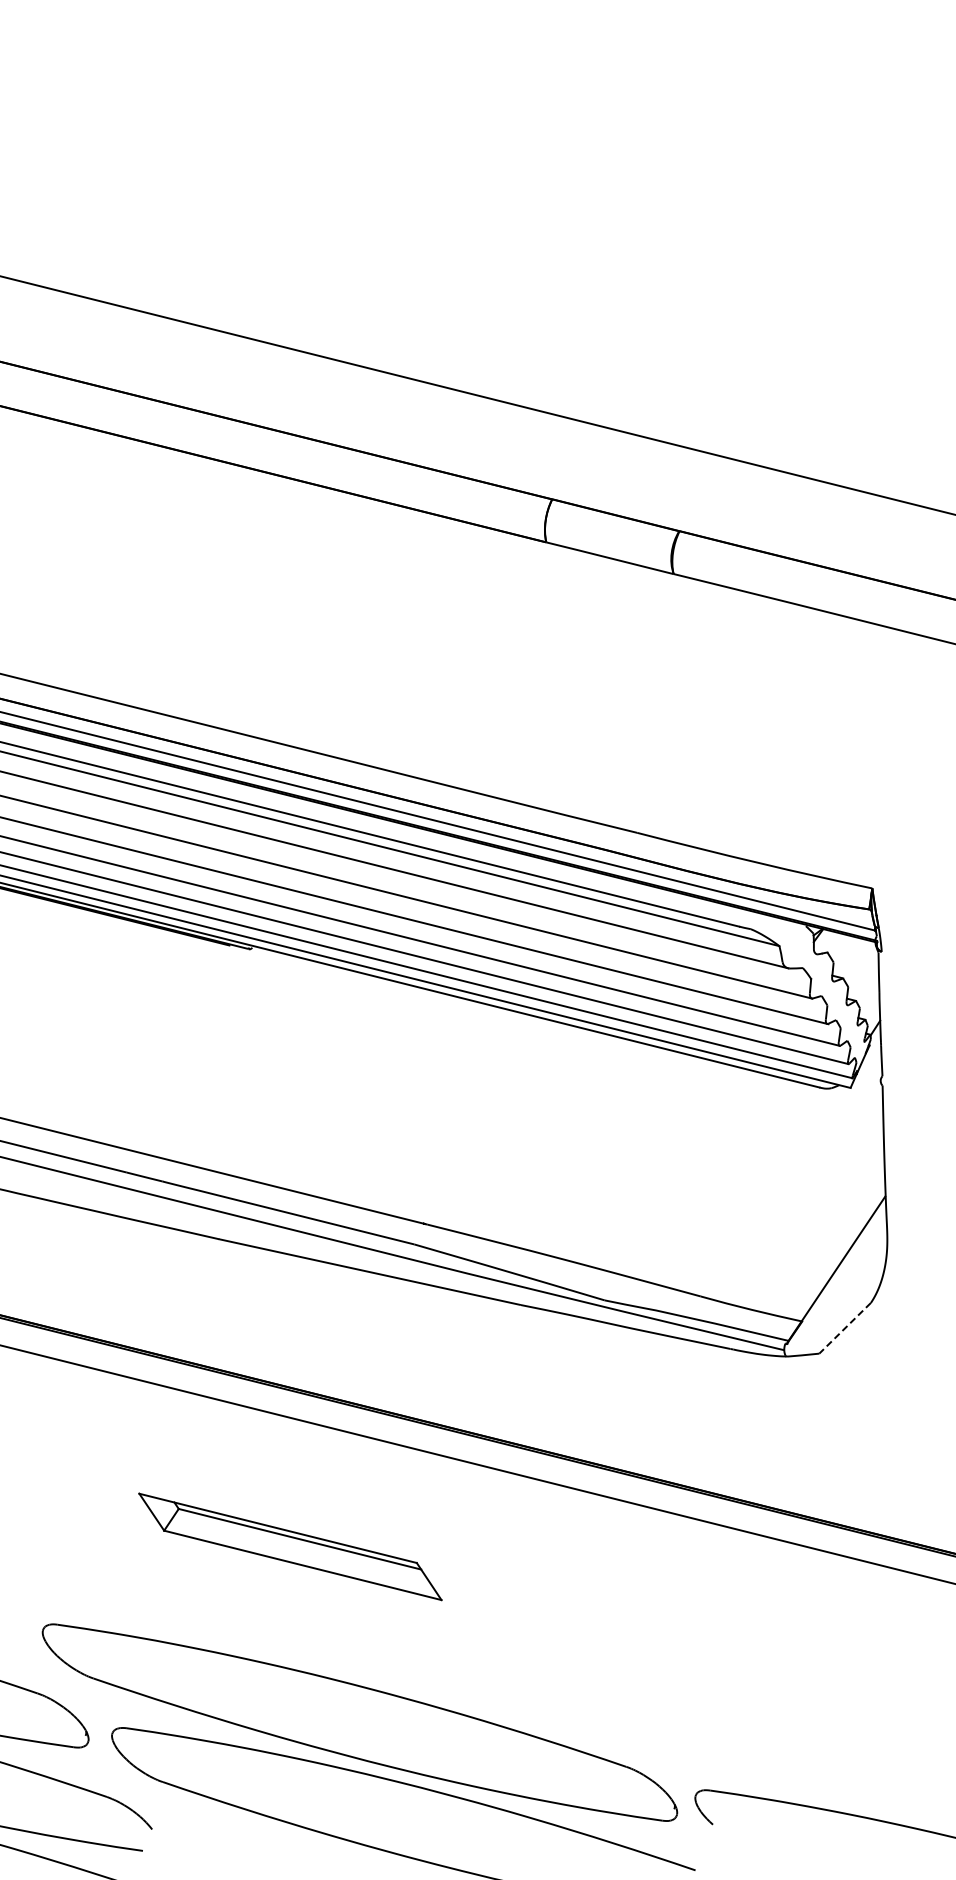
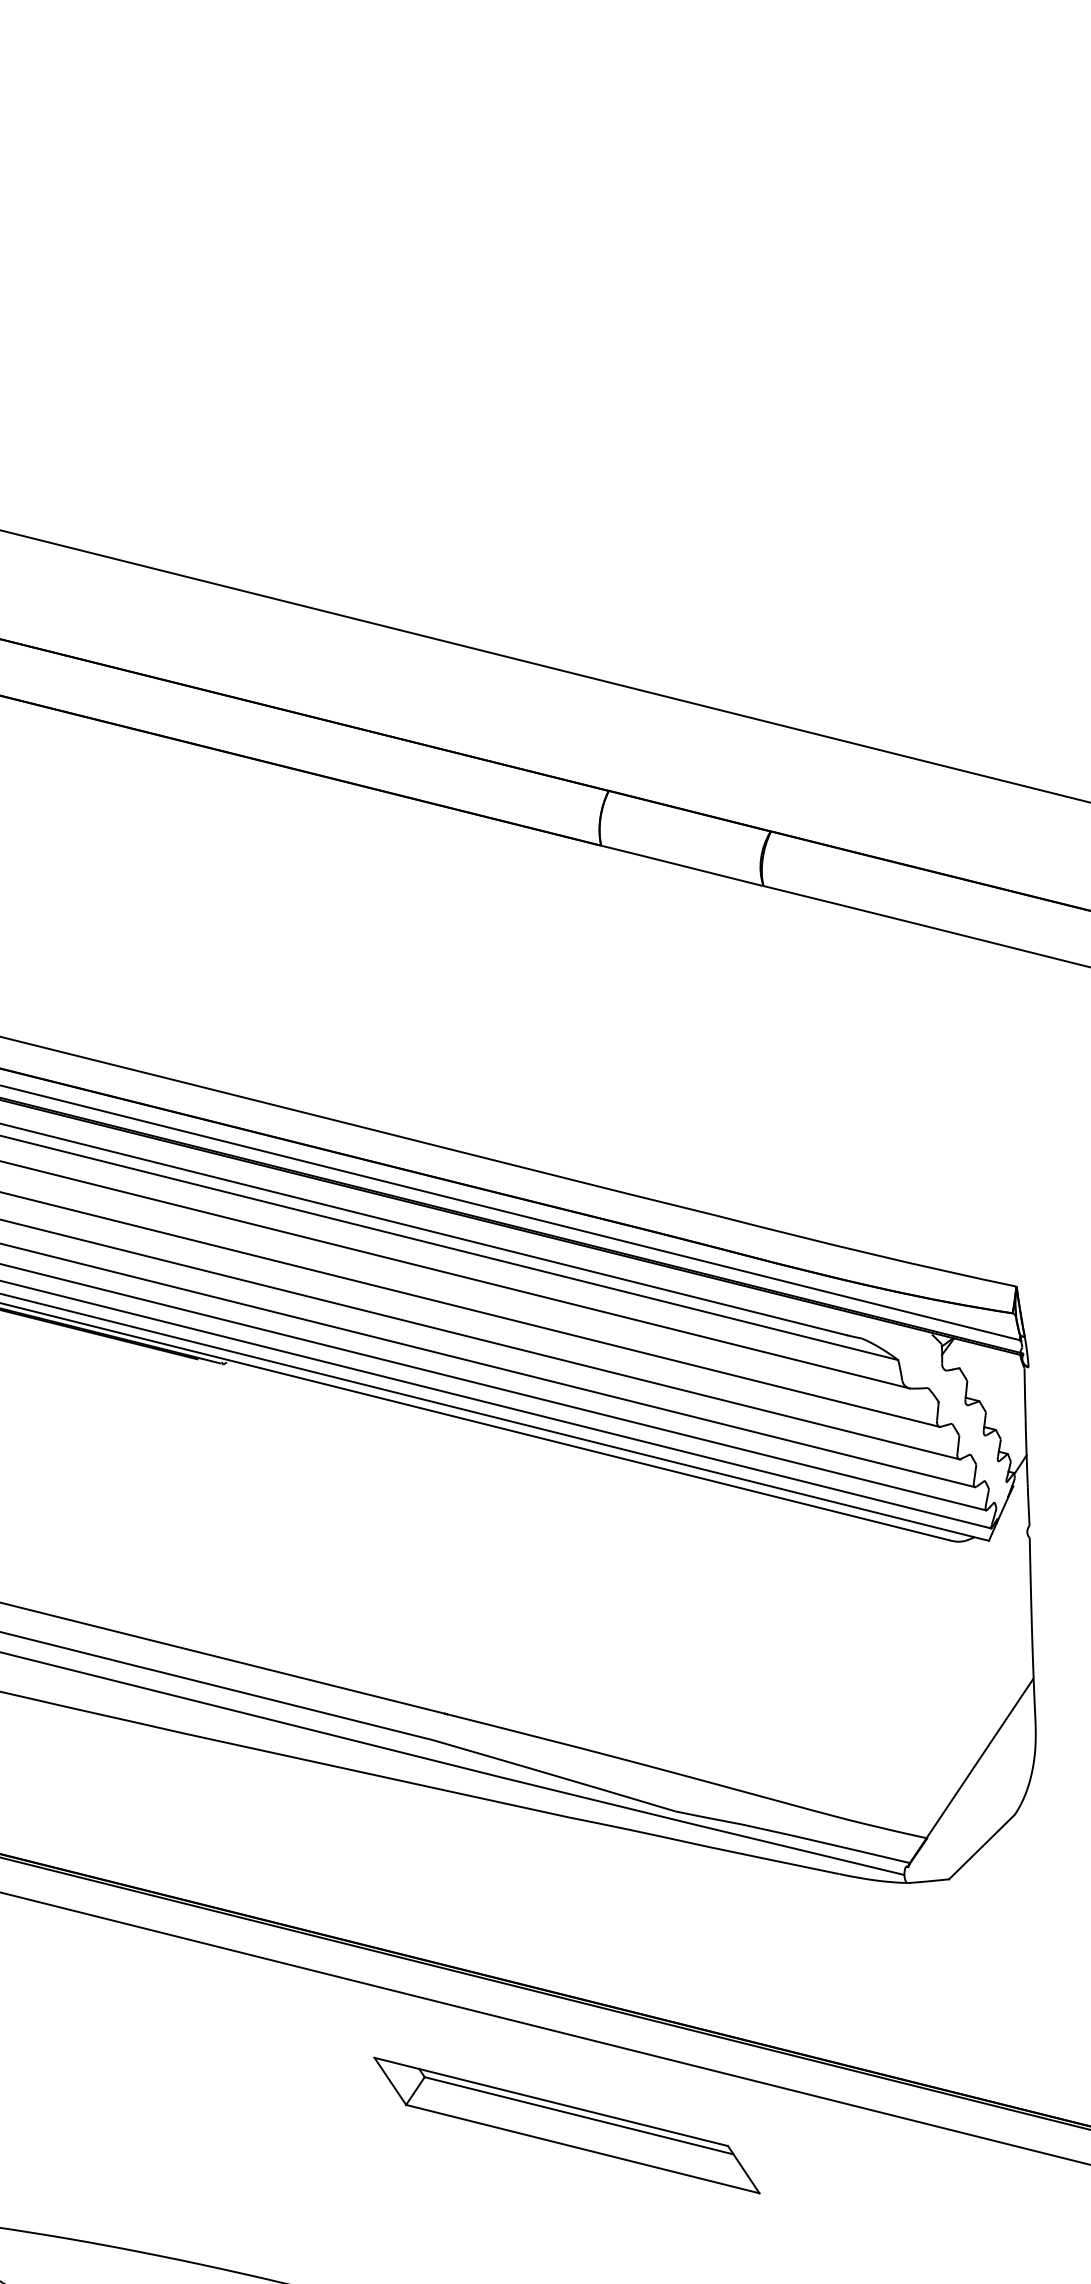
line: (844, 1328) -> (981, 1847), dashed -> solid
part: (290, 1546) -> (567, 2125), moved

